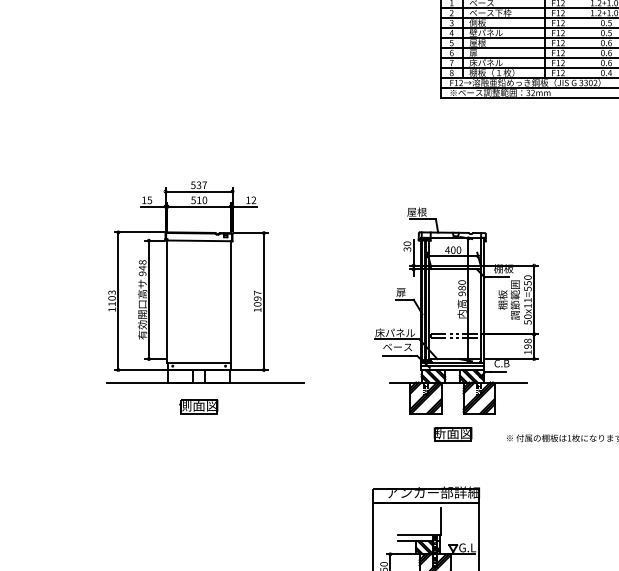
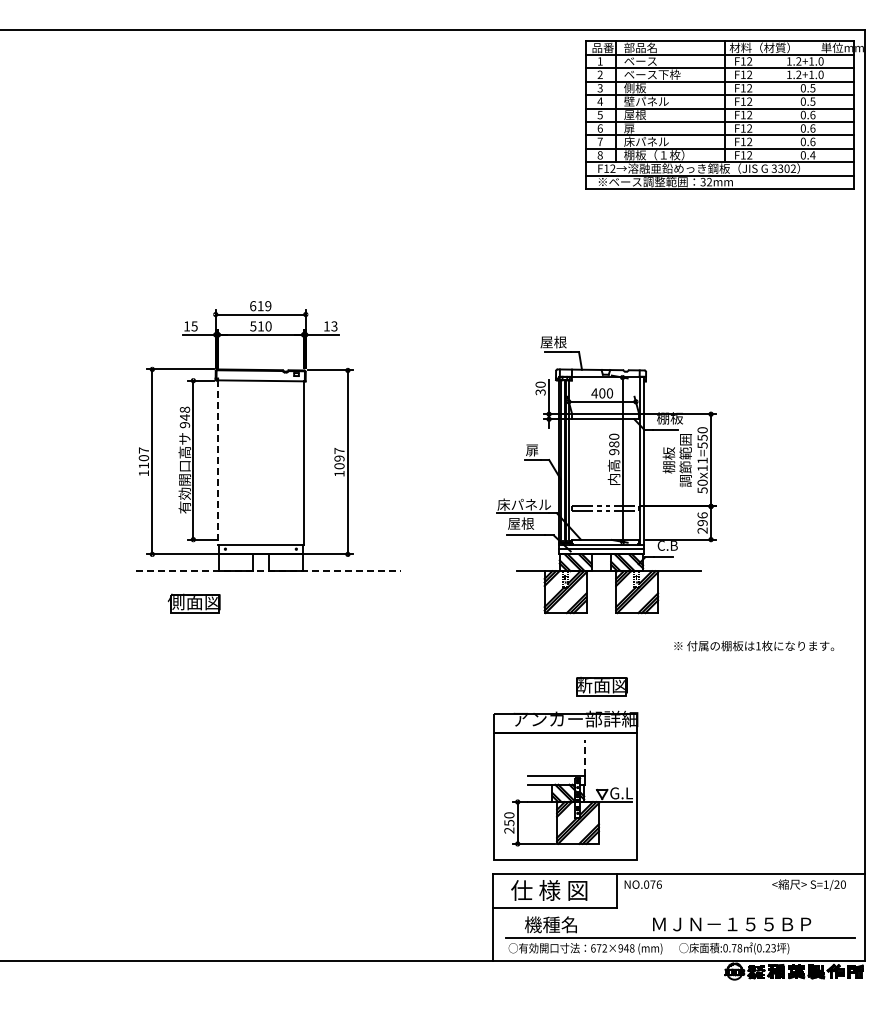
text: (198, 185) -> (260, 306), 537 -> 619
text: (253, 200) -> (334, 326), 12 -> 13
text: (111, 292) -> (143, 450), 1103 -> 1107
line: (167, 302) -> (218, 463), solid -> dashed
text: (527, 346) -> (702, 522), 198 -> 296
text: (397, 347) -> (527, 523), ベース -> 屋根
line: (205, 382) -> (269, 571), solid -> dashed
part: (198, 406) -> (193, 603), moved
part: (452, 434) -> (601, 686), moved
line: (440, 521) -> (585, 757), solid -> dashed

